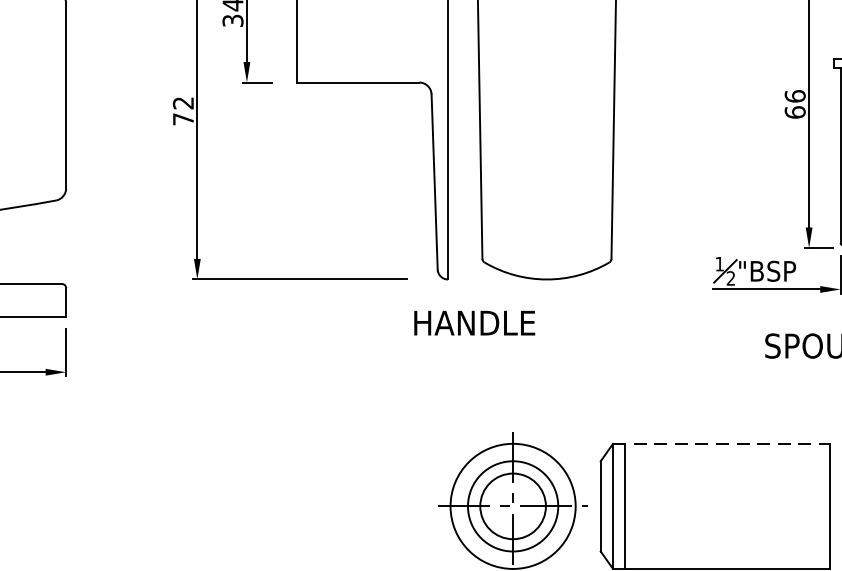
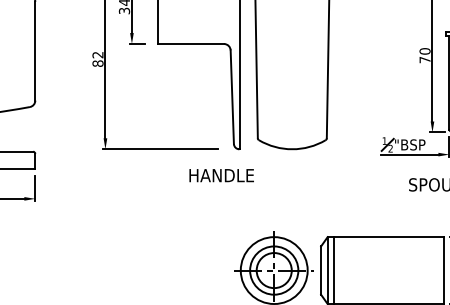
text: (794, 104) -> (424, 55), 66 -> 70
text: (182, 119) -> (97, 63), 72 -> 82
text: (474, 322) -> (221, 175), moved
line: (723, 444) -> (386, 237), dashed -> solid

